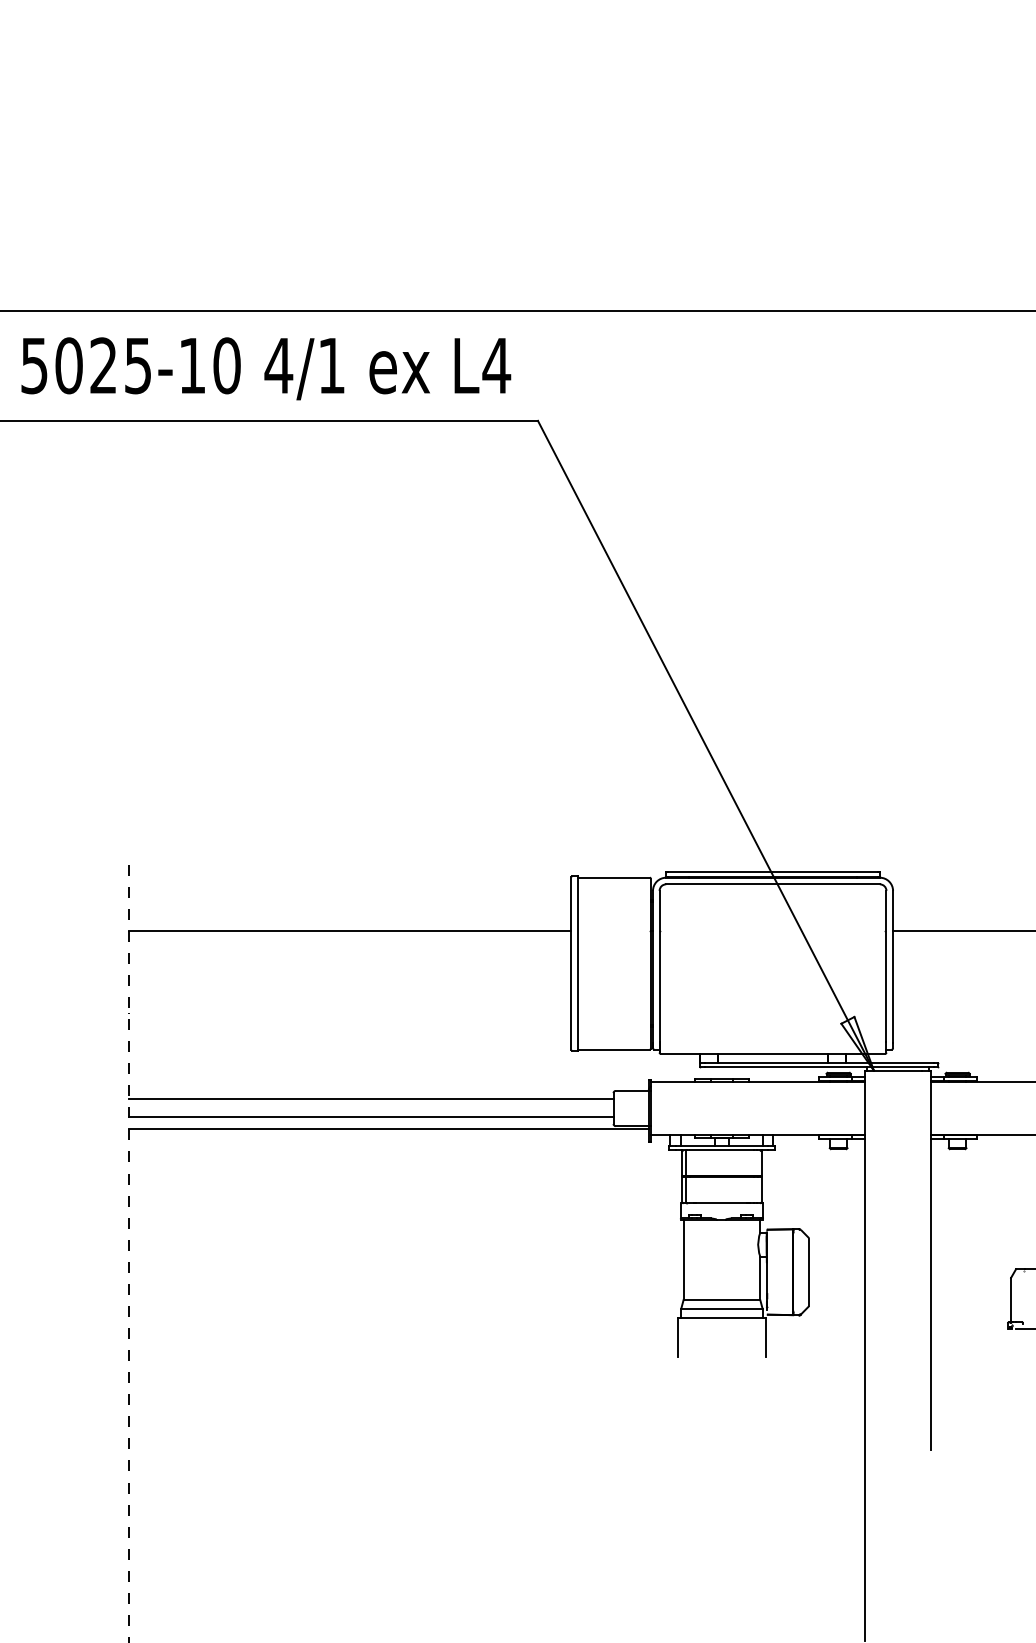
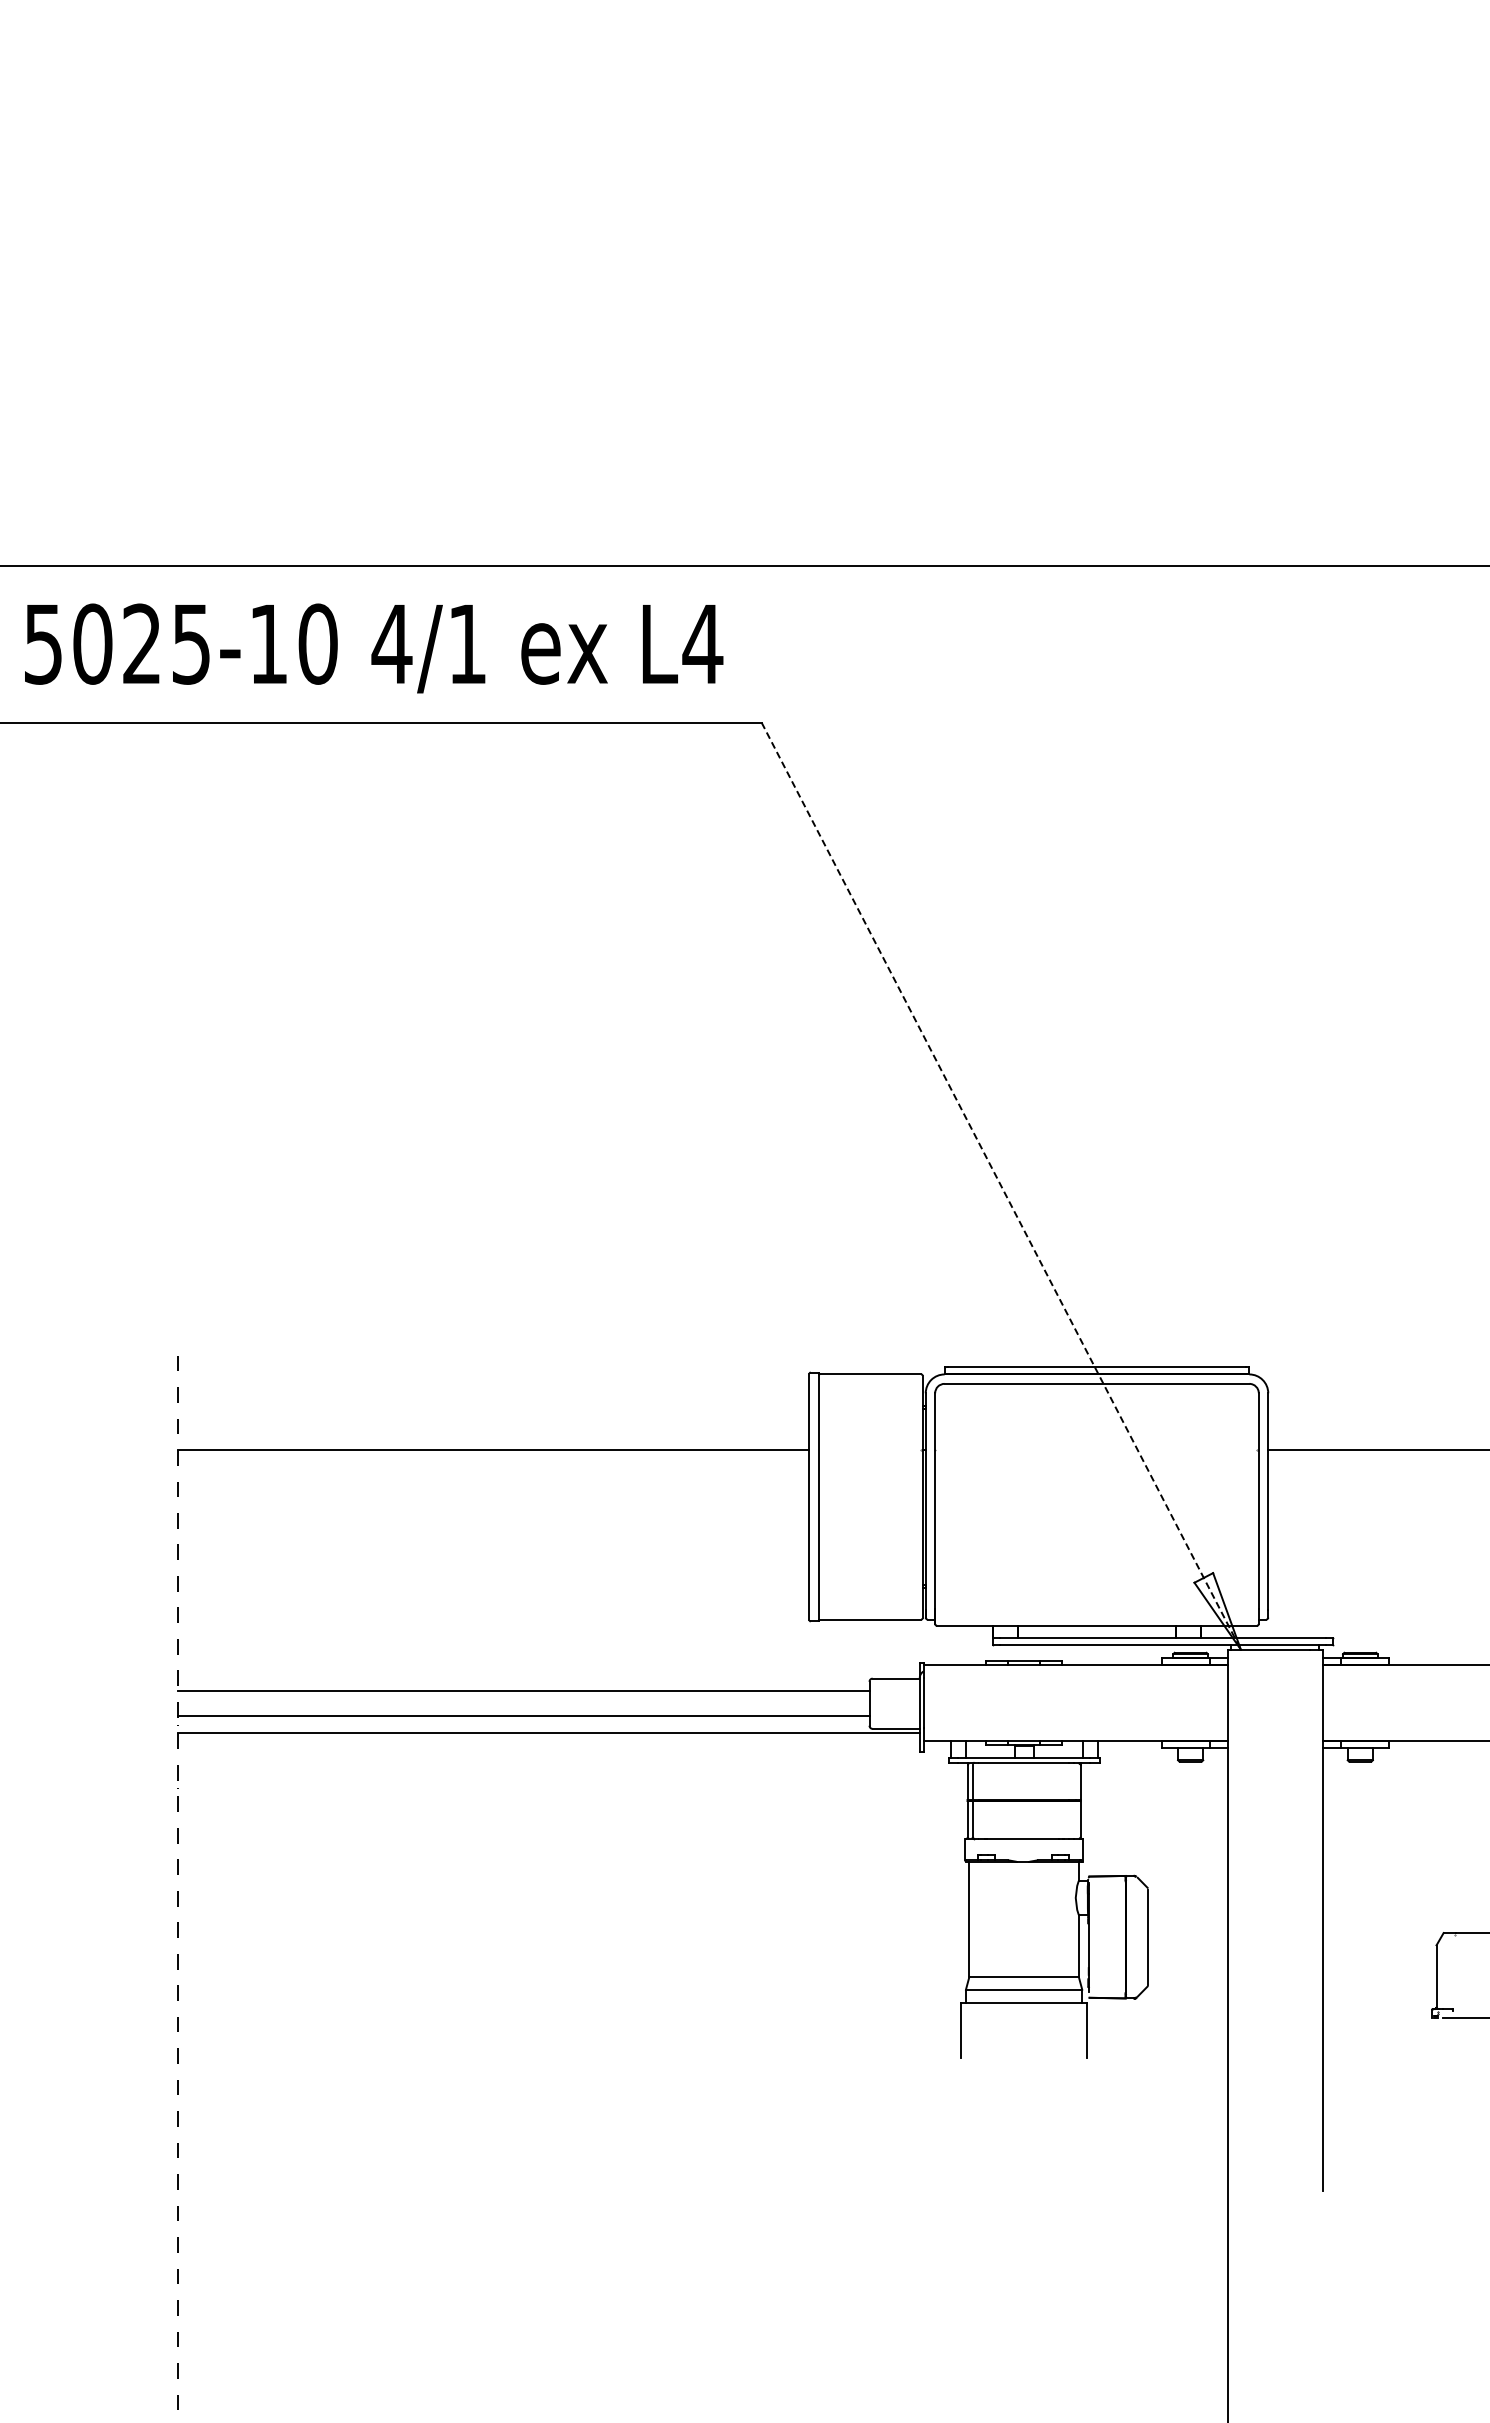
line: (706, 745) -> (1001, 1186), solid -> dashed

